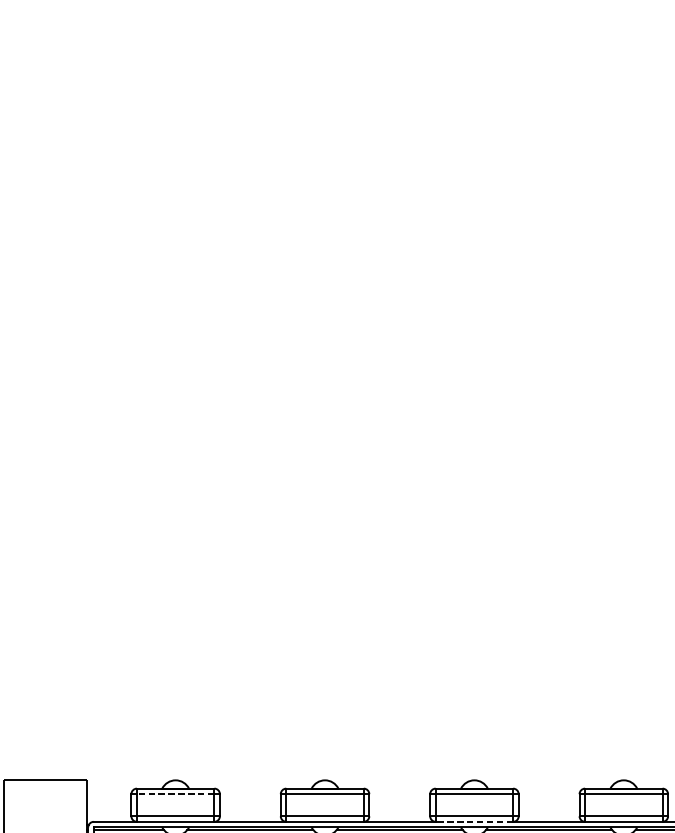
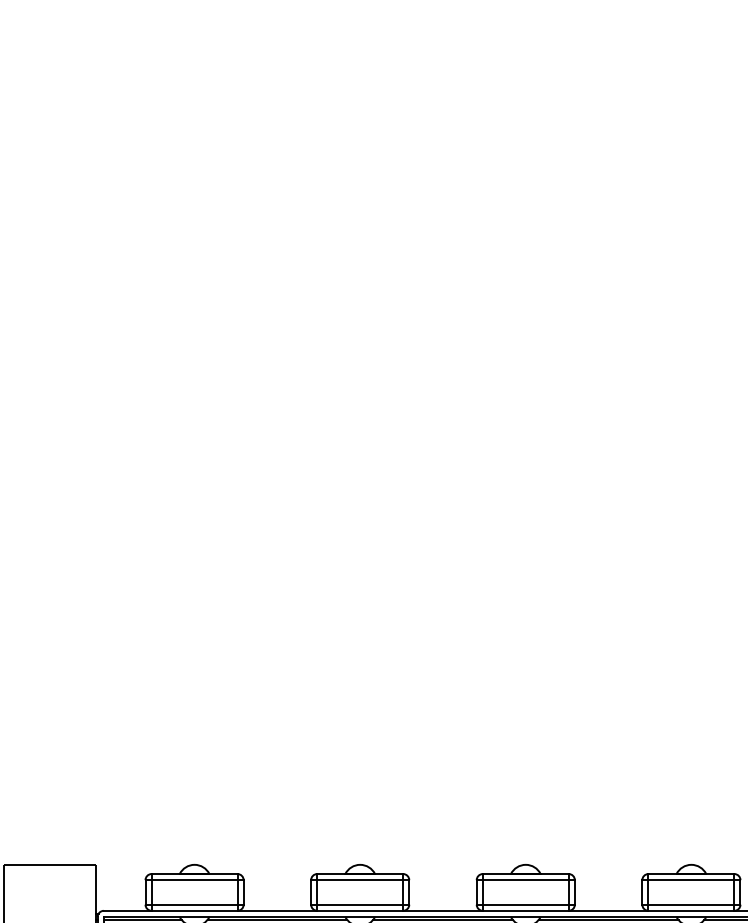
line: (175, 794) -> (194, 880), dashed -> solid
line: (474, 821) -> (525, 910), dashed -> solid

